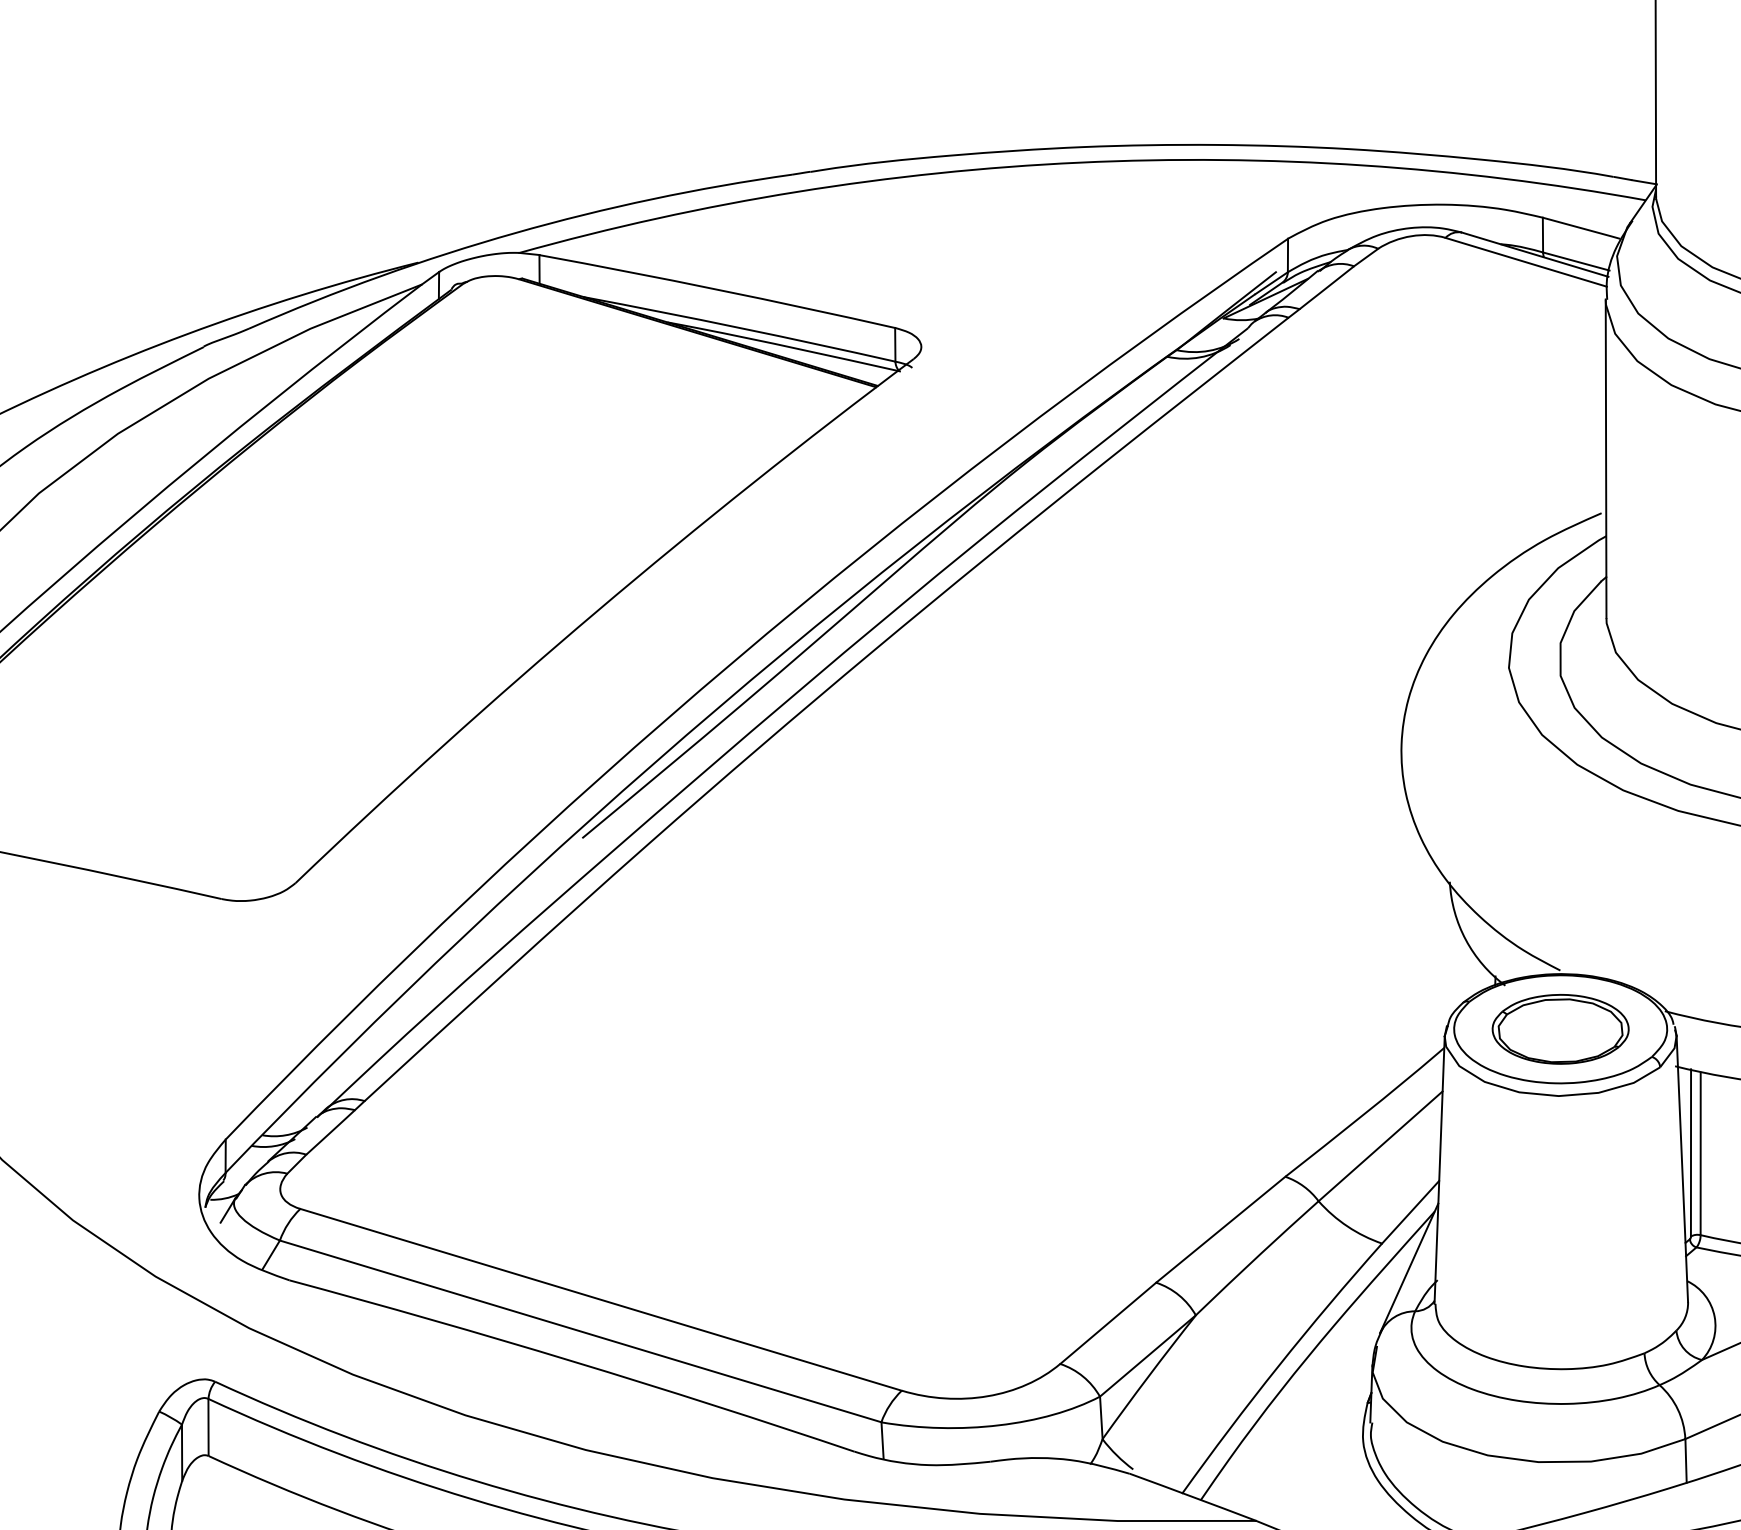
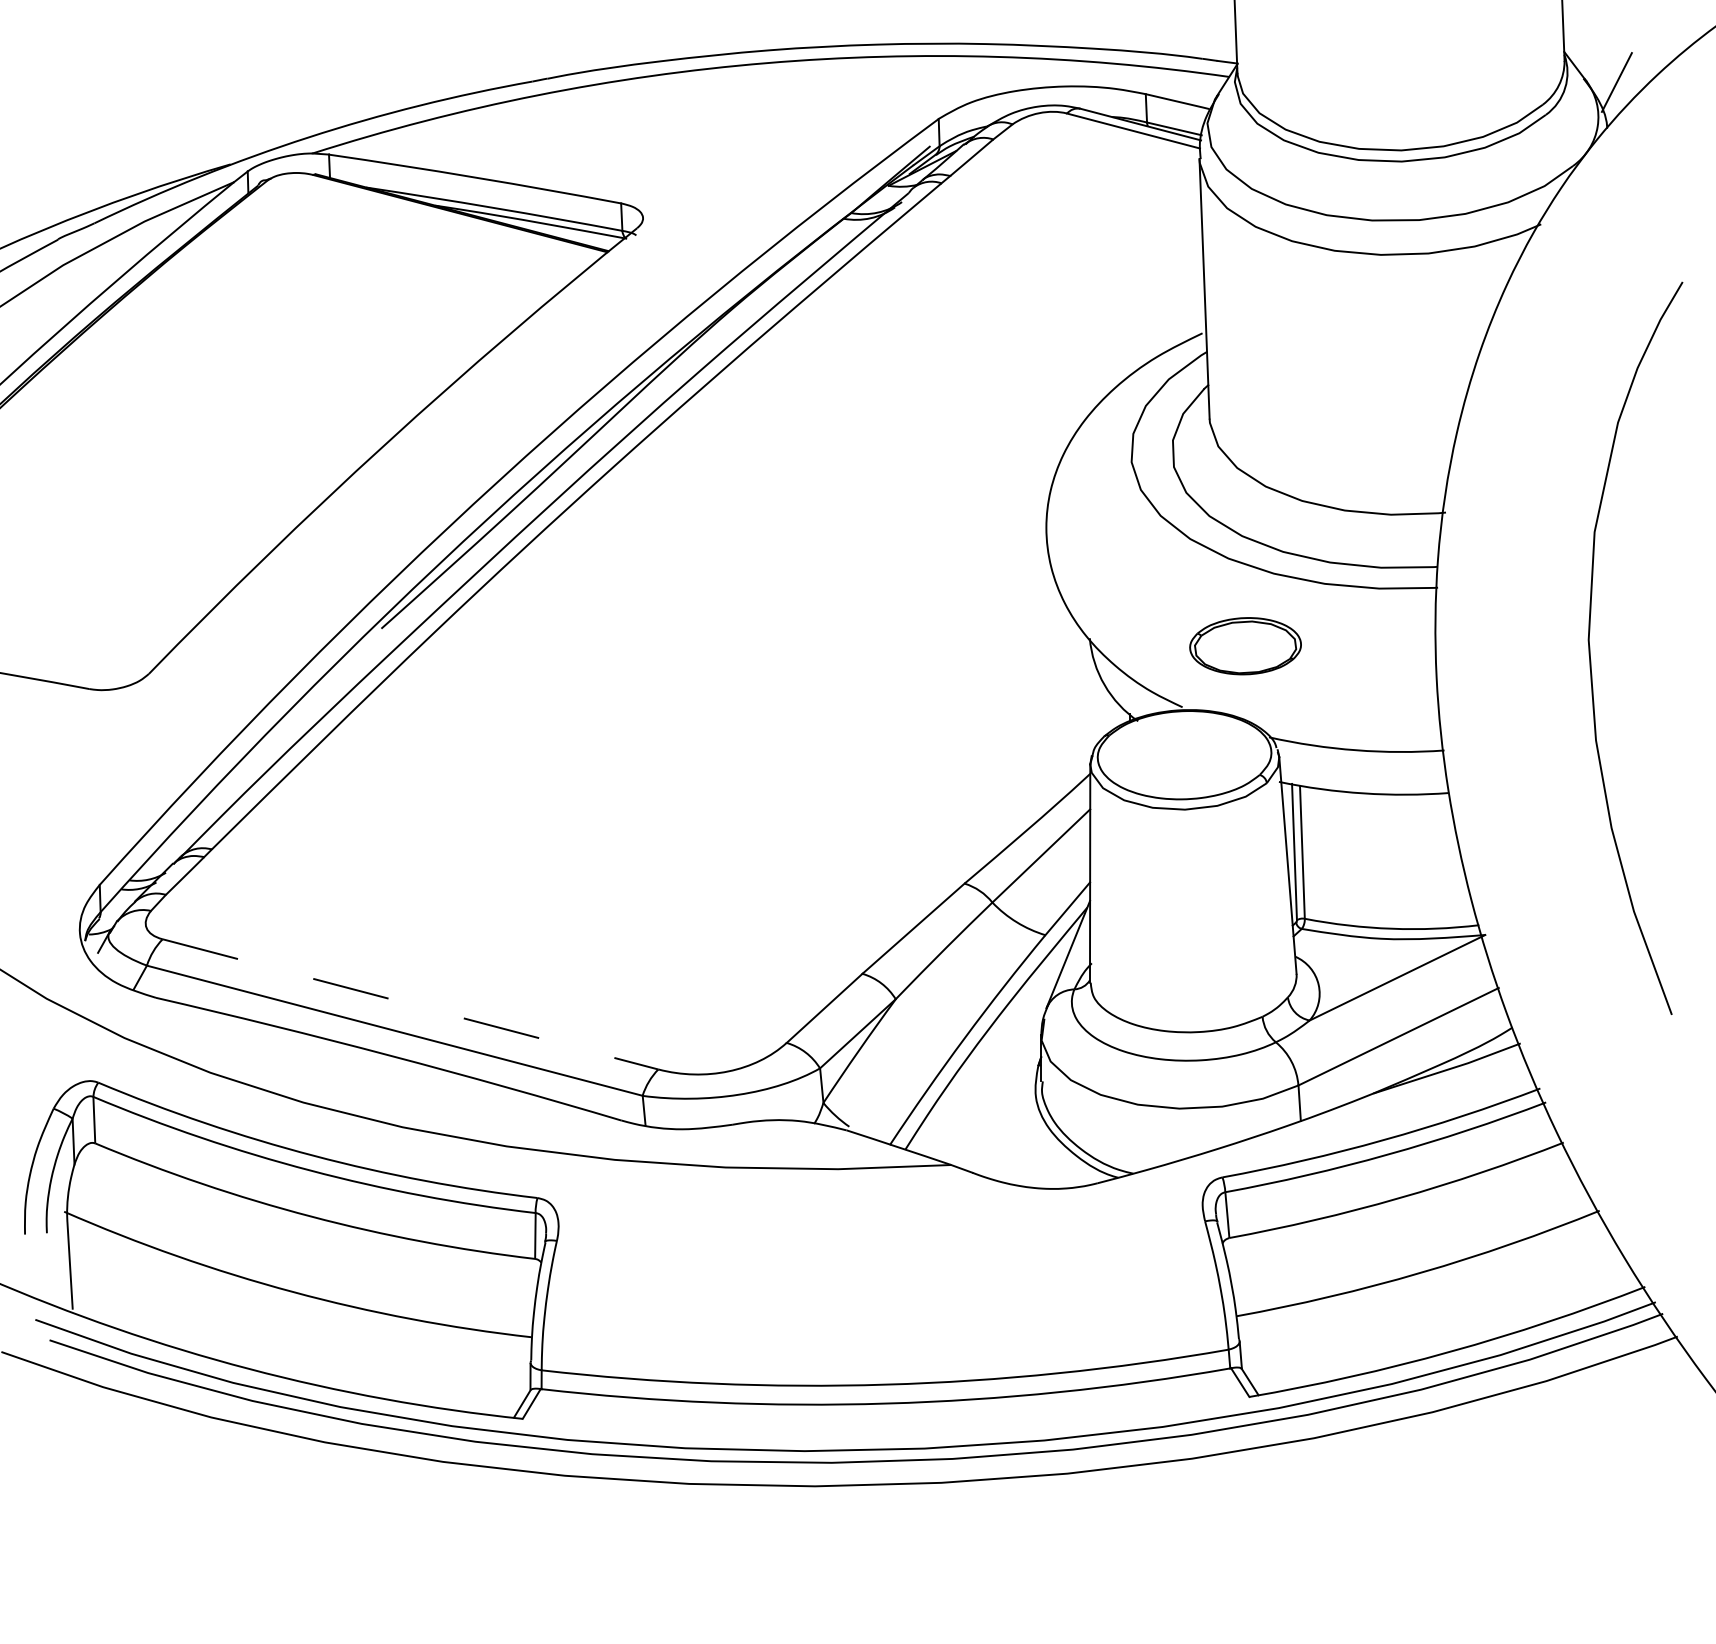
part: (1560, 1029) -> (1245, 646), moved
line: (602, 1300) -> (411, 1004), solid -> dashed

